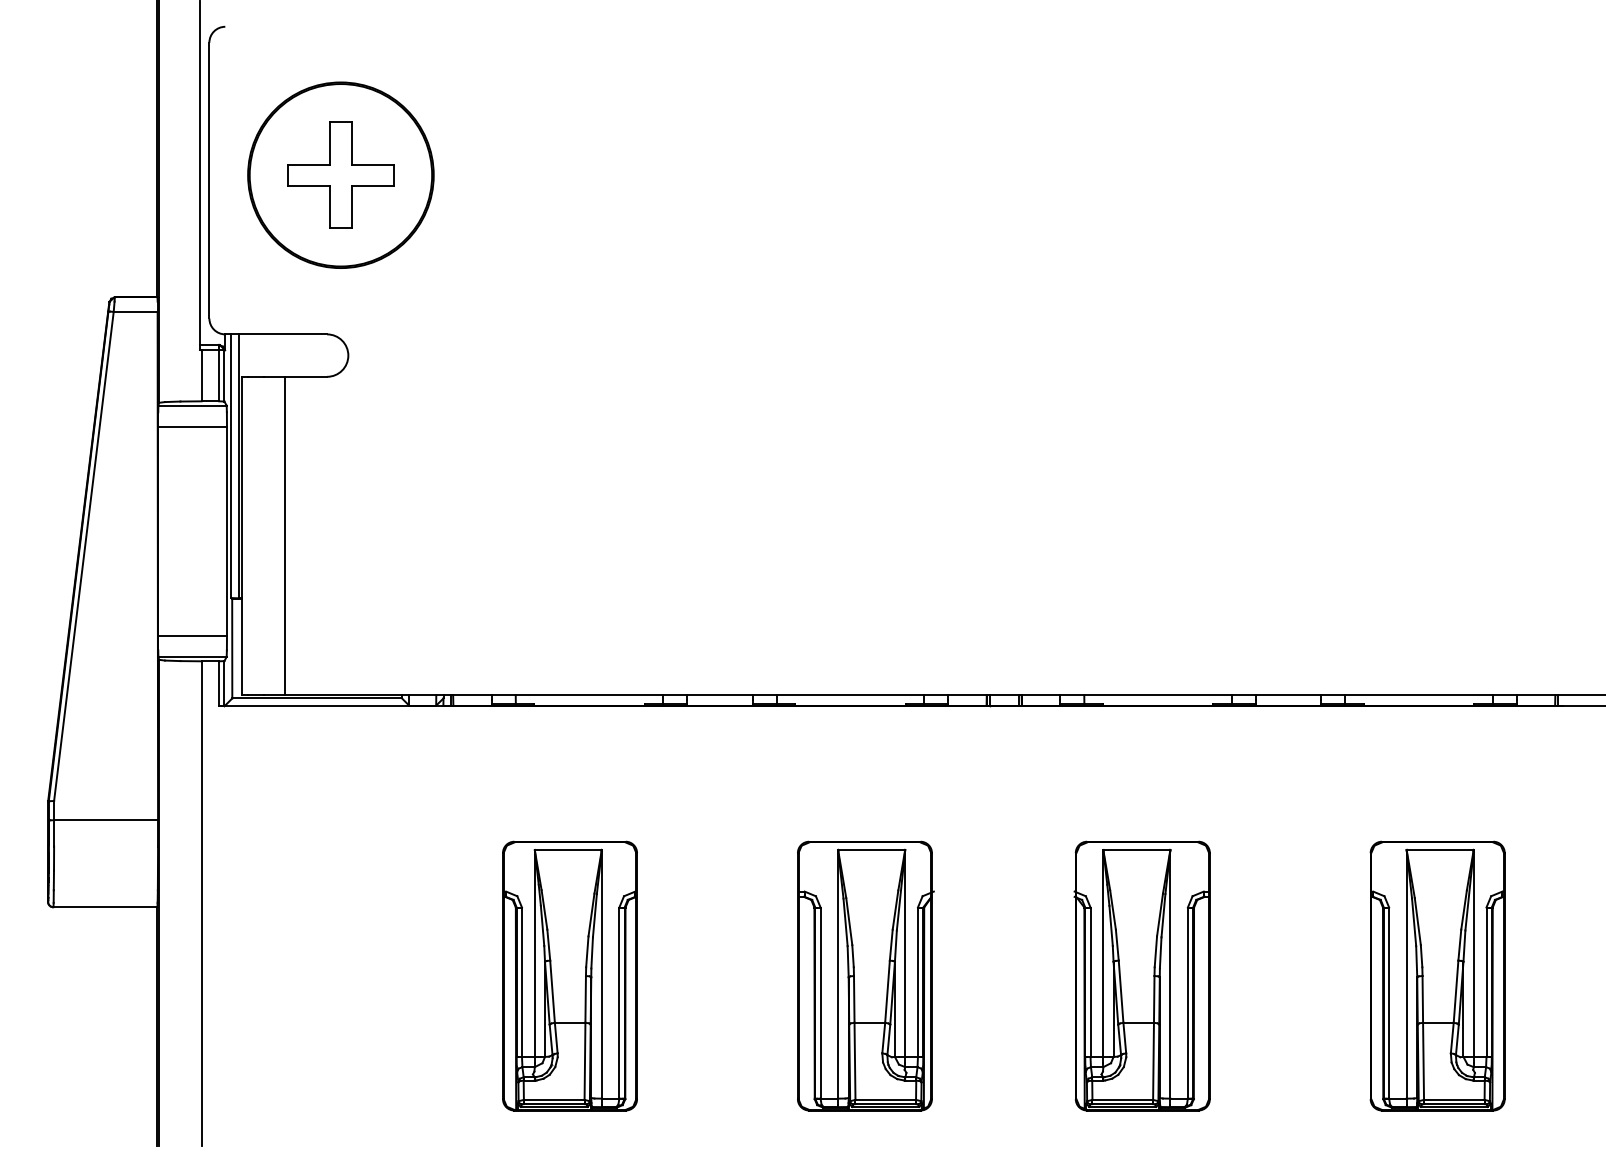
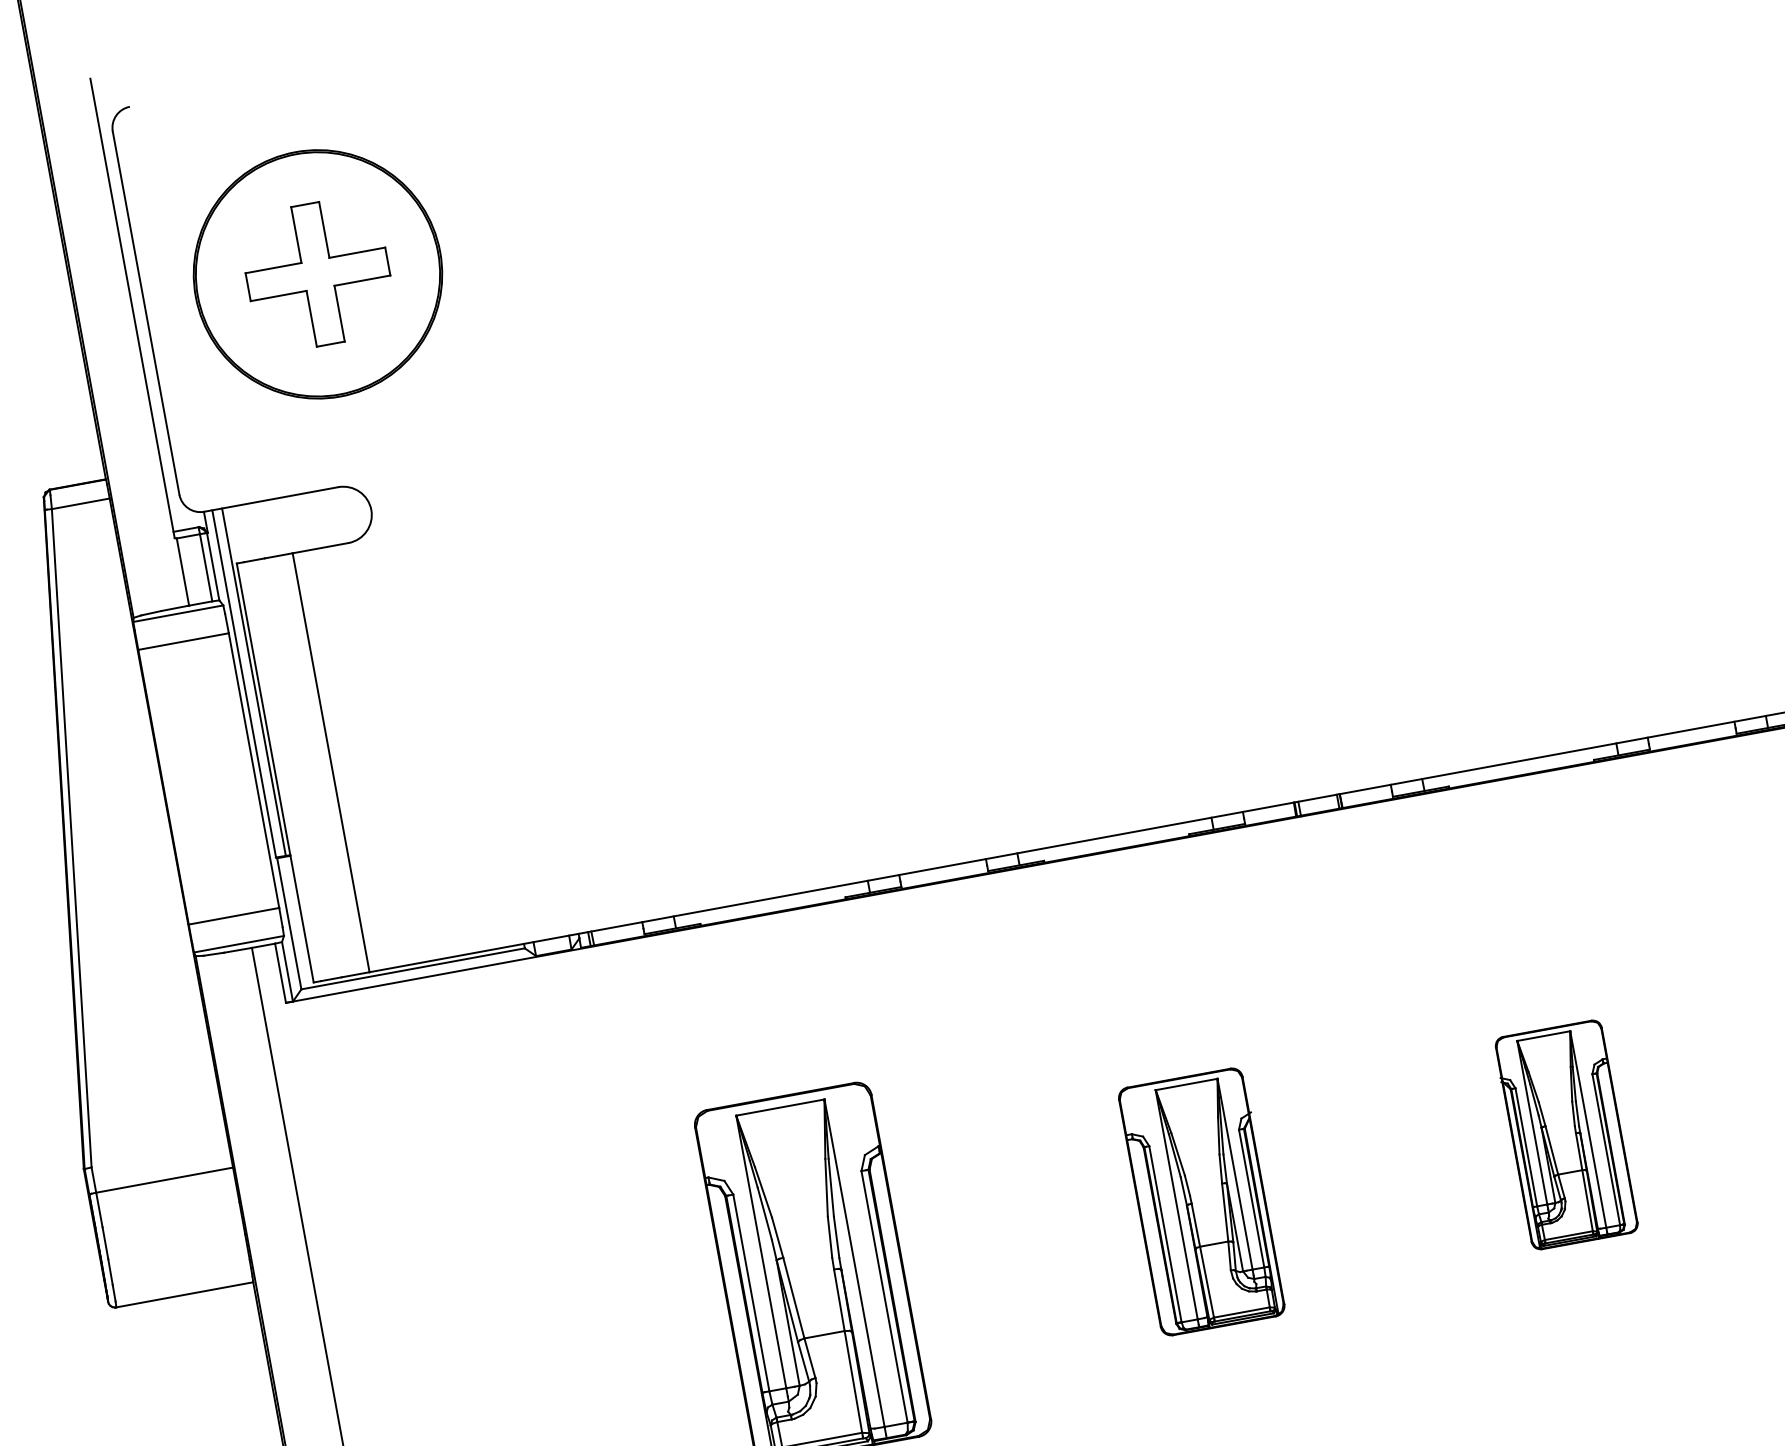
part: (865, 975) -> (1201, 1201), size x0.7
part: (1141, 975) -> (1565, 1134), size x0.6

